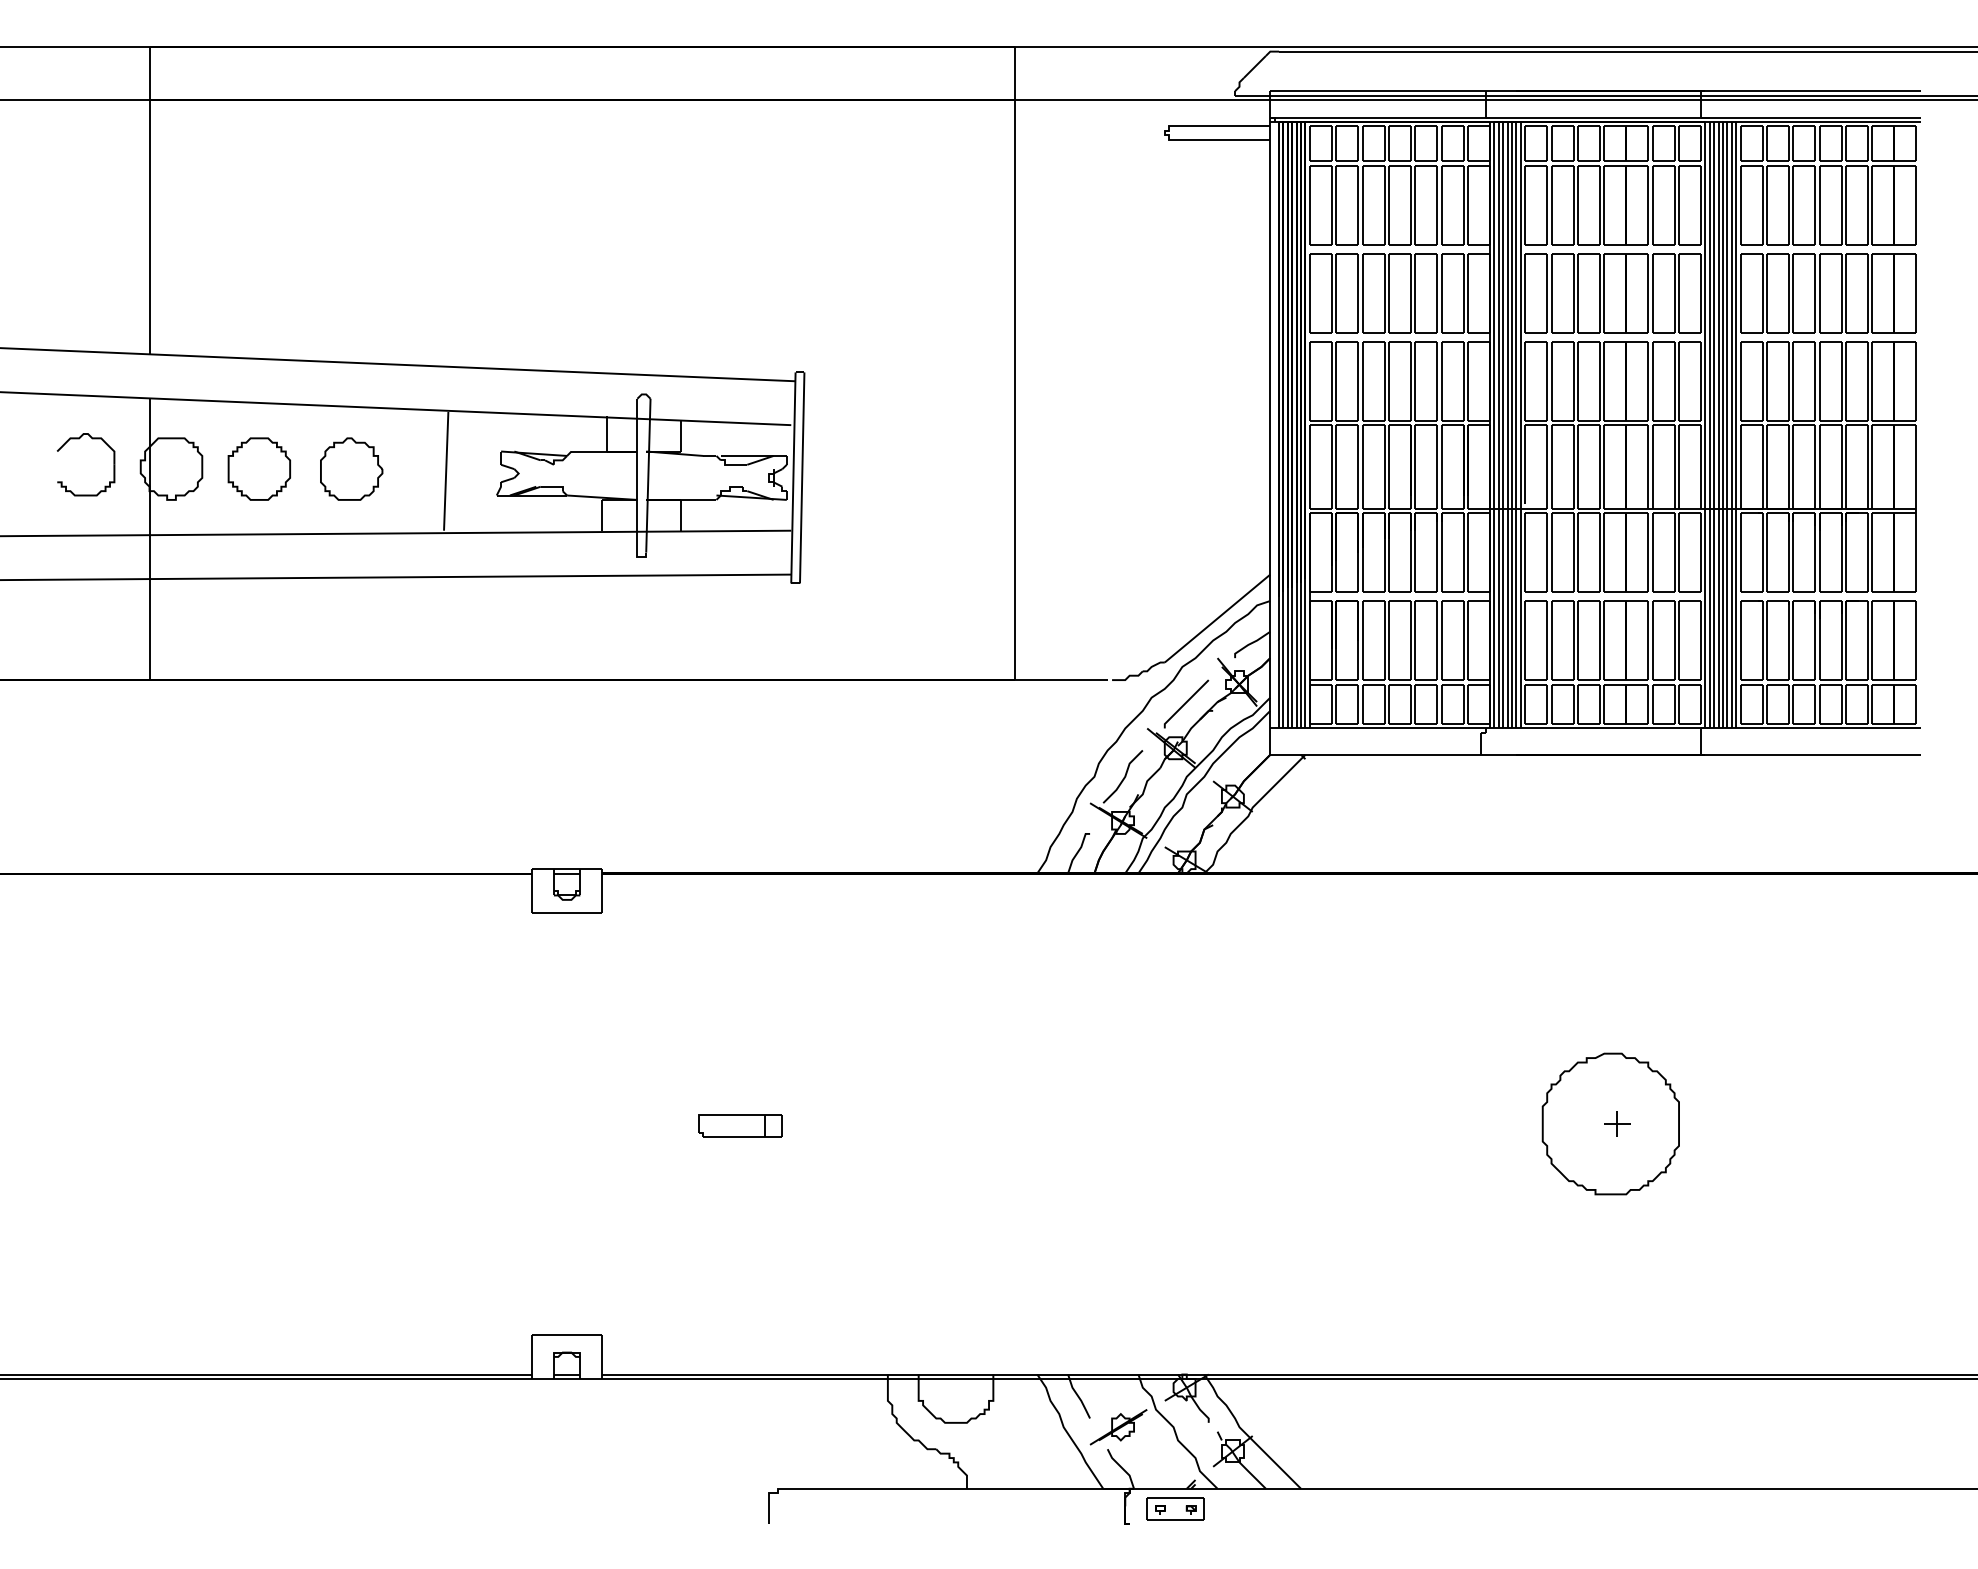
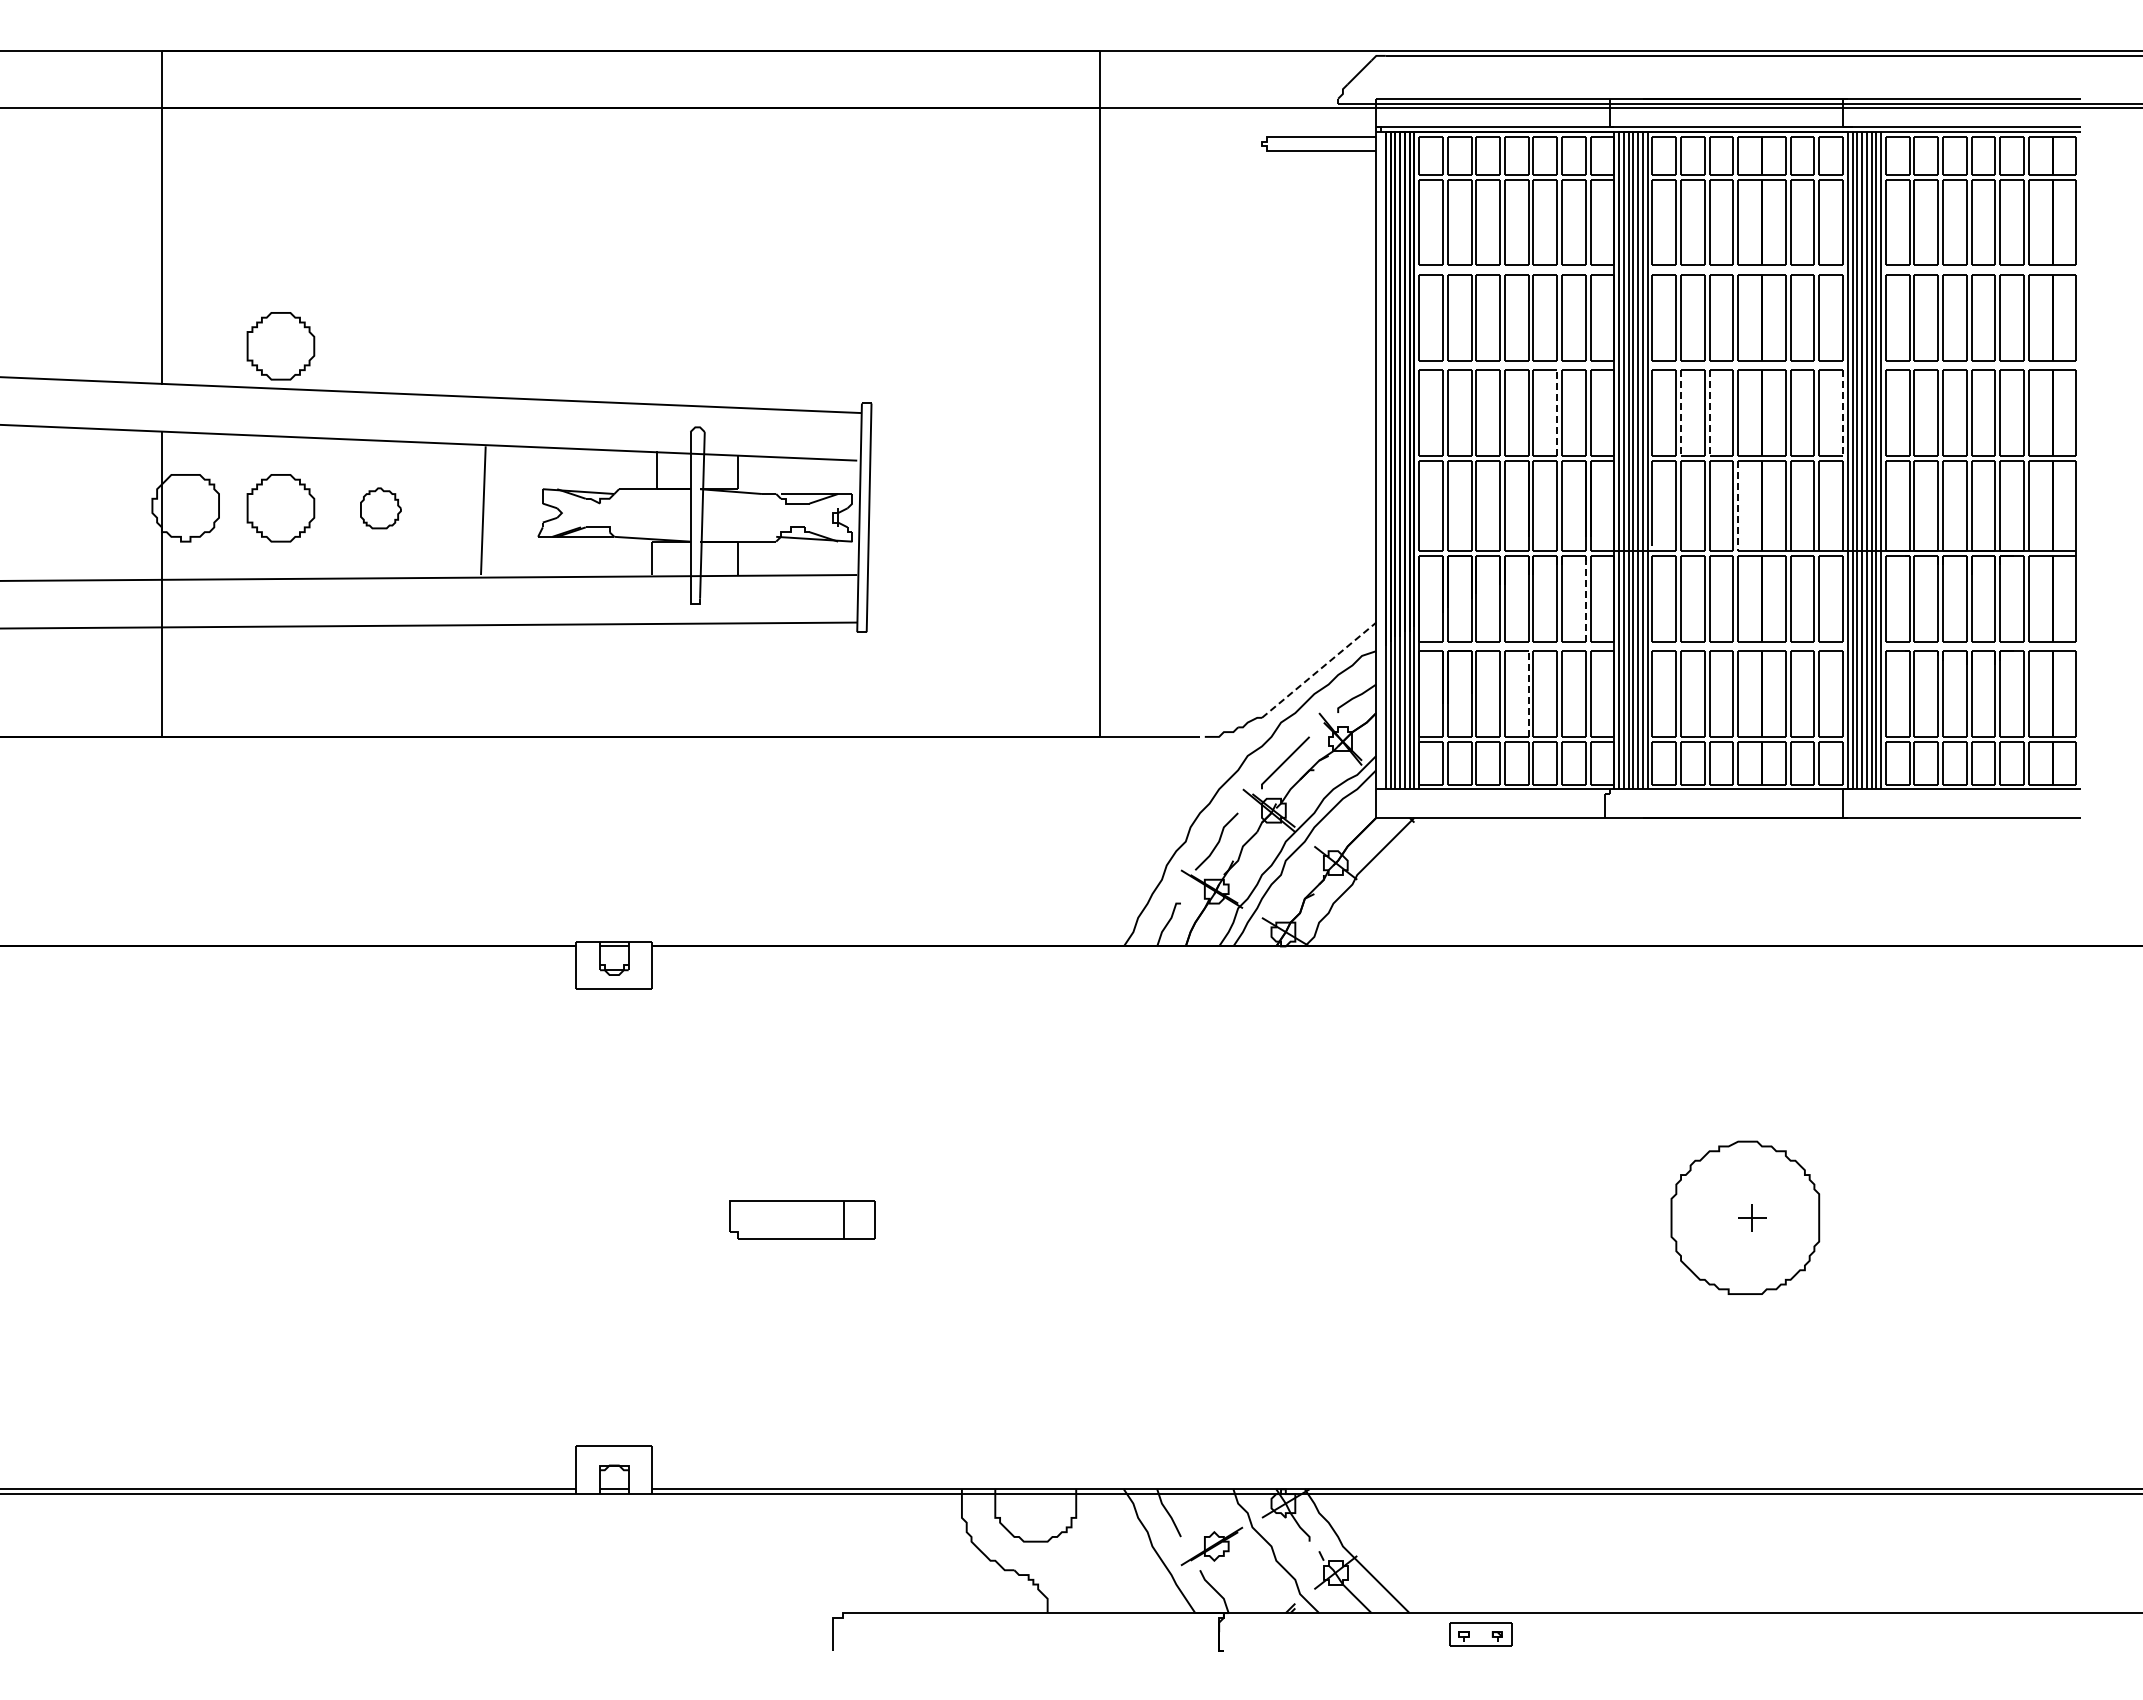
part: (258, 319) -> (280, 346), added
line: (1437, 381) -> (1557, 413), solid -> dashed
line: (1551, 381) -> (1681, 413), solid -> dashed
line: (1577, 381) -> (1709, 413), solid -> dashed
line: (1700, 381) -> (1842, 413), solid -> dashed
part: (79, 438) -> (86, 475), removed
line: (1604, 467) -> (1738, 506), solid -> dashed
part: (351, 469) -> (380, 508), size x0.6
line: (1463, 552) -> (1585, 598), solid -> dashed
line: (1217, 617) -> (1319, 669), solid -> dashed
line: (1410, 640) -> (1528, 694), solid -> dashed
part: (740, 1125) -> (802, 1219), size x1.6
part: (1175, 1508) -> (1480, 1634), moved

